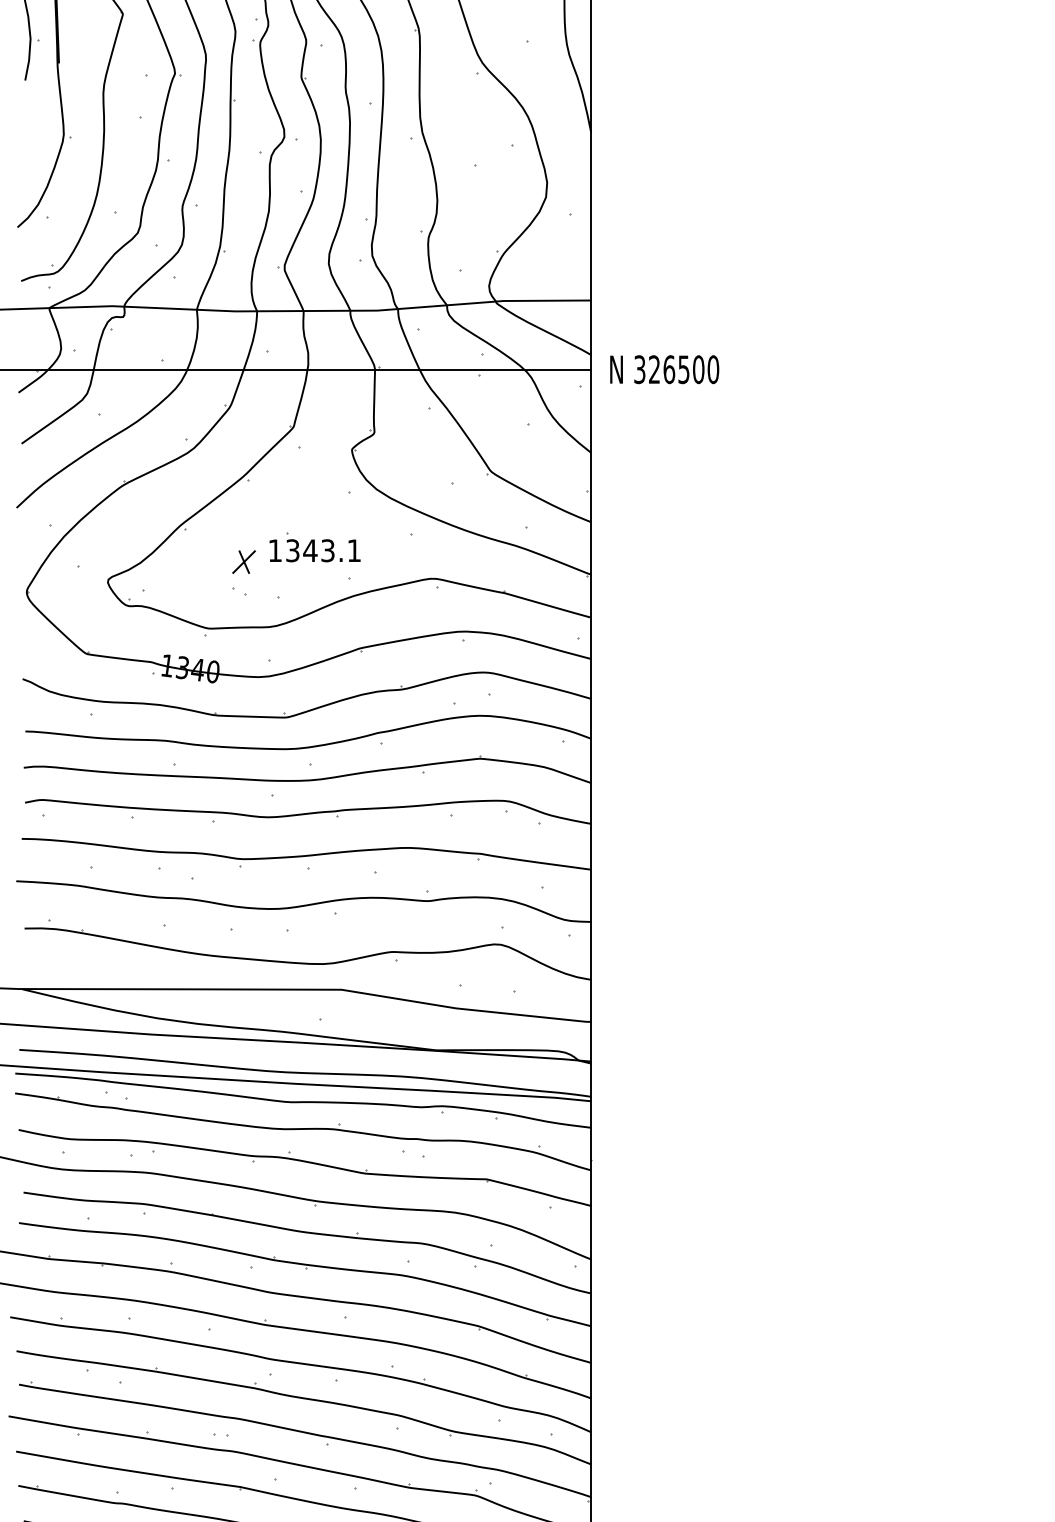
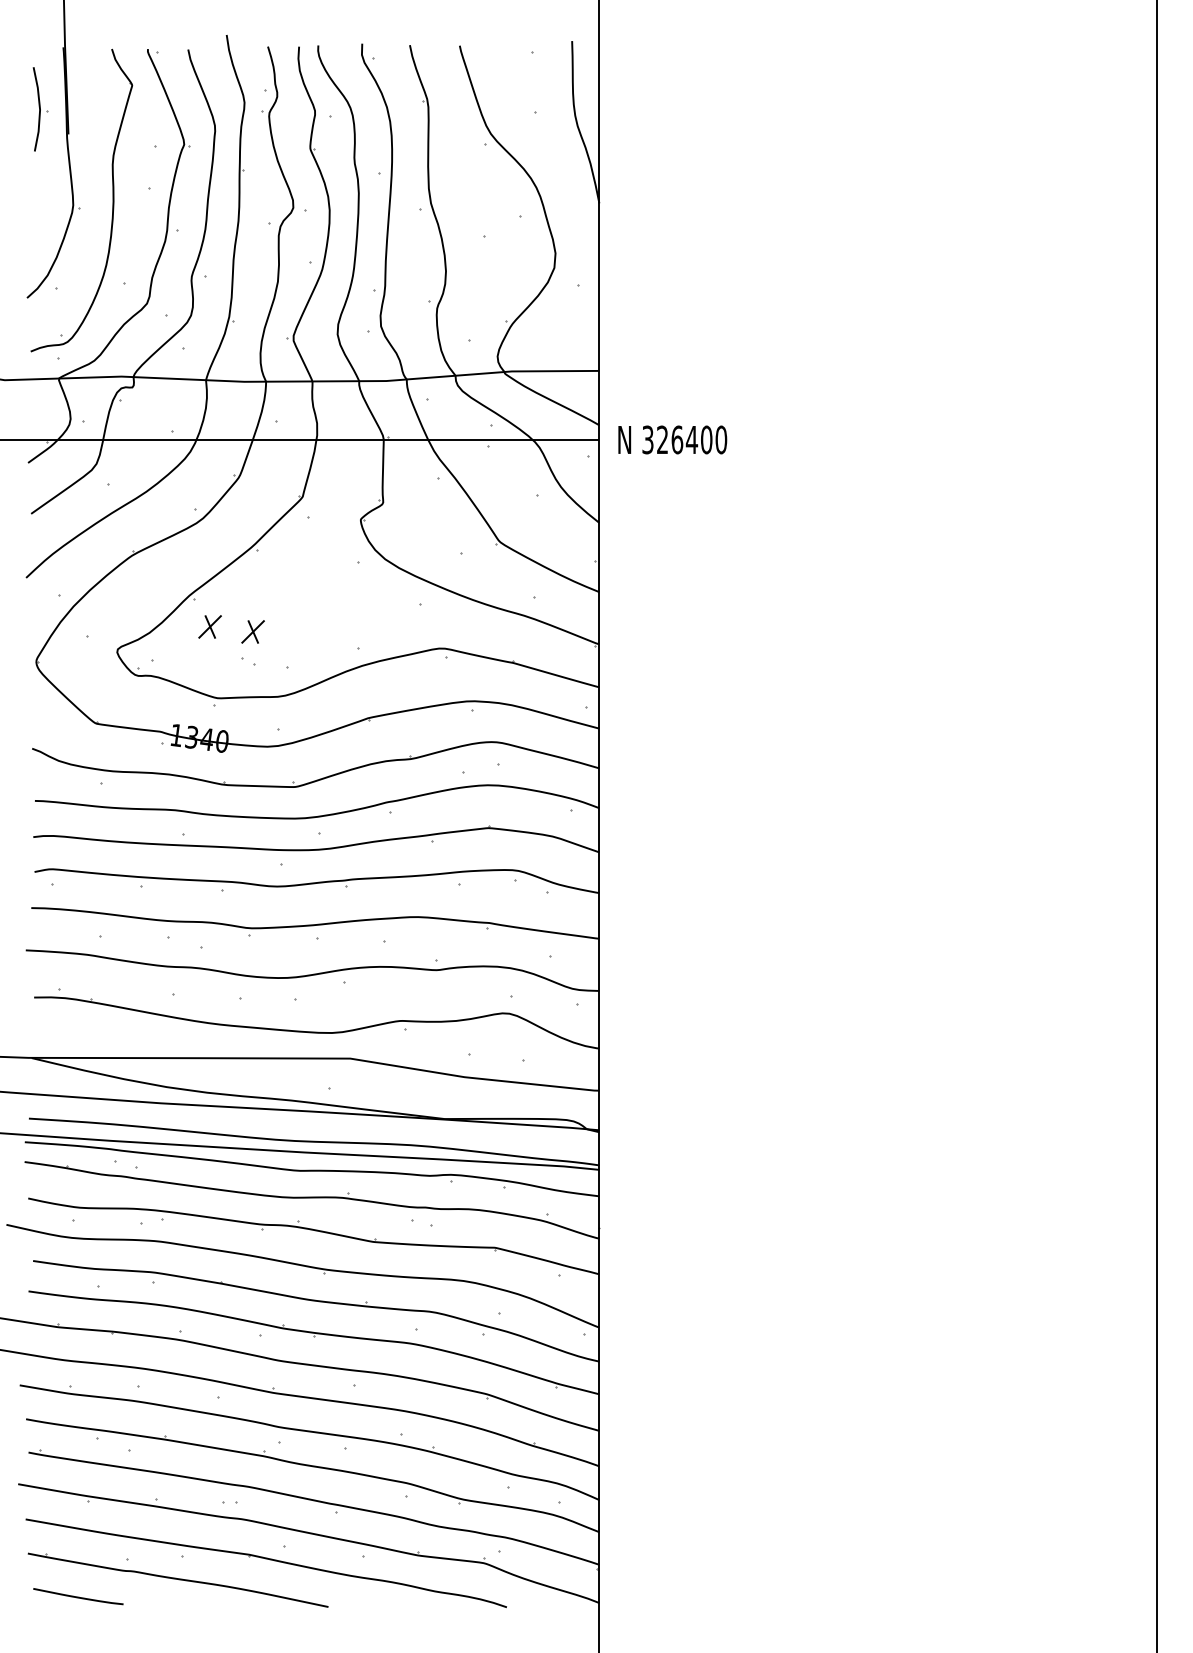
text: (683, 370) -> (691, 440), 326500 -> 326400
part: (314, 547) -> (323, 617), removed
part: (200, 556) -> (209, 626), added

